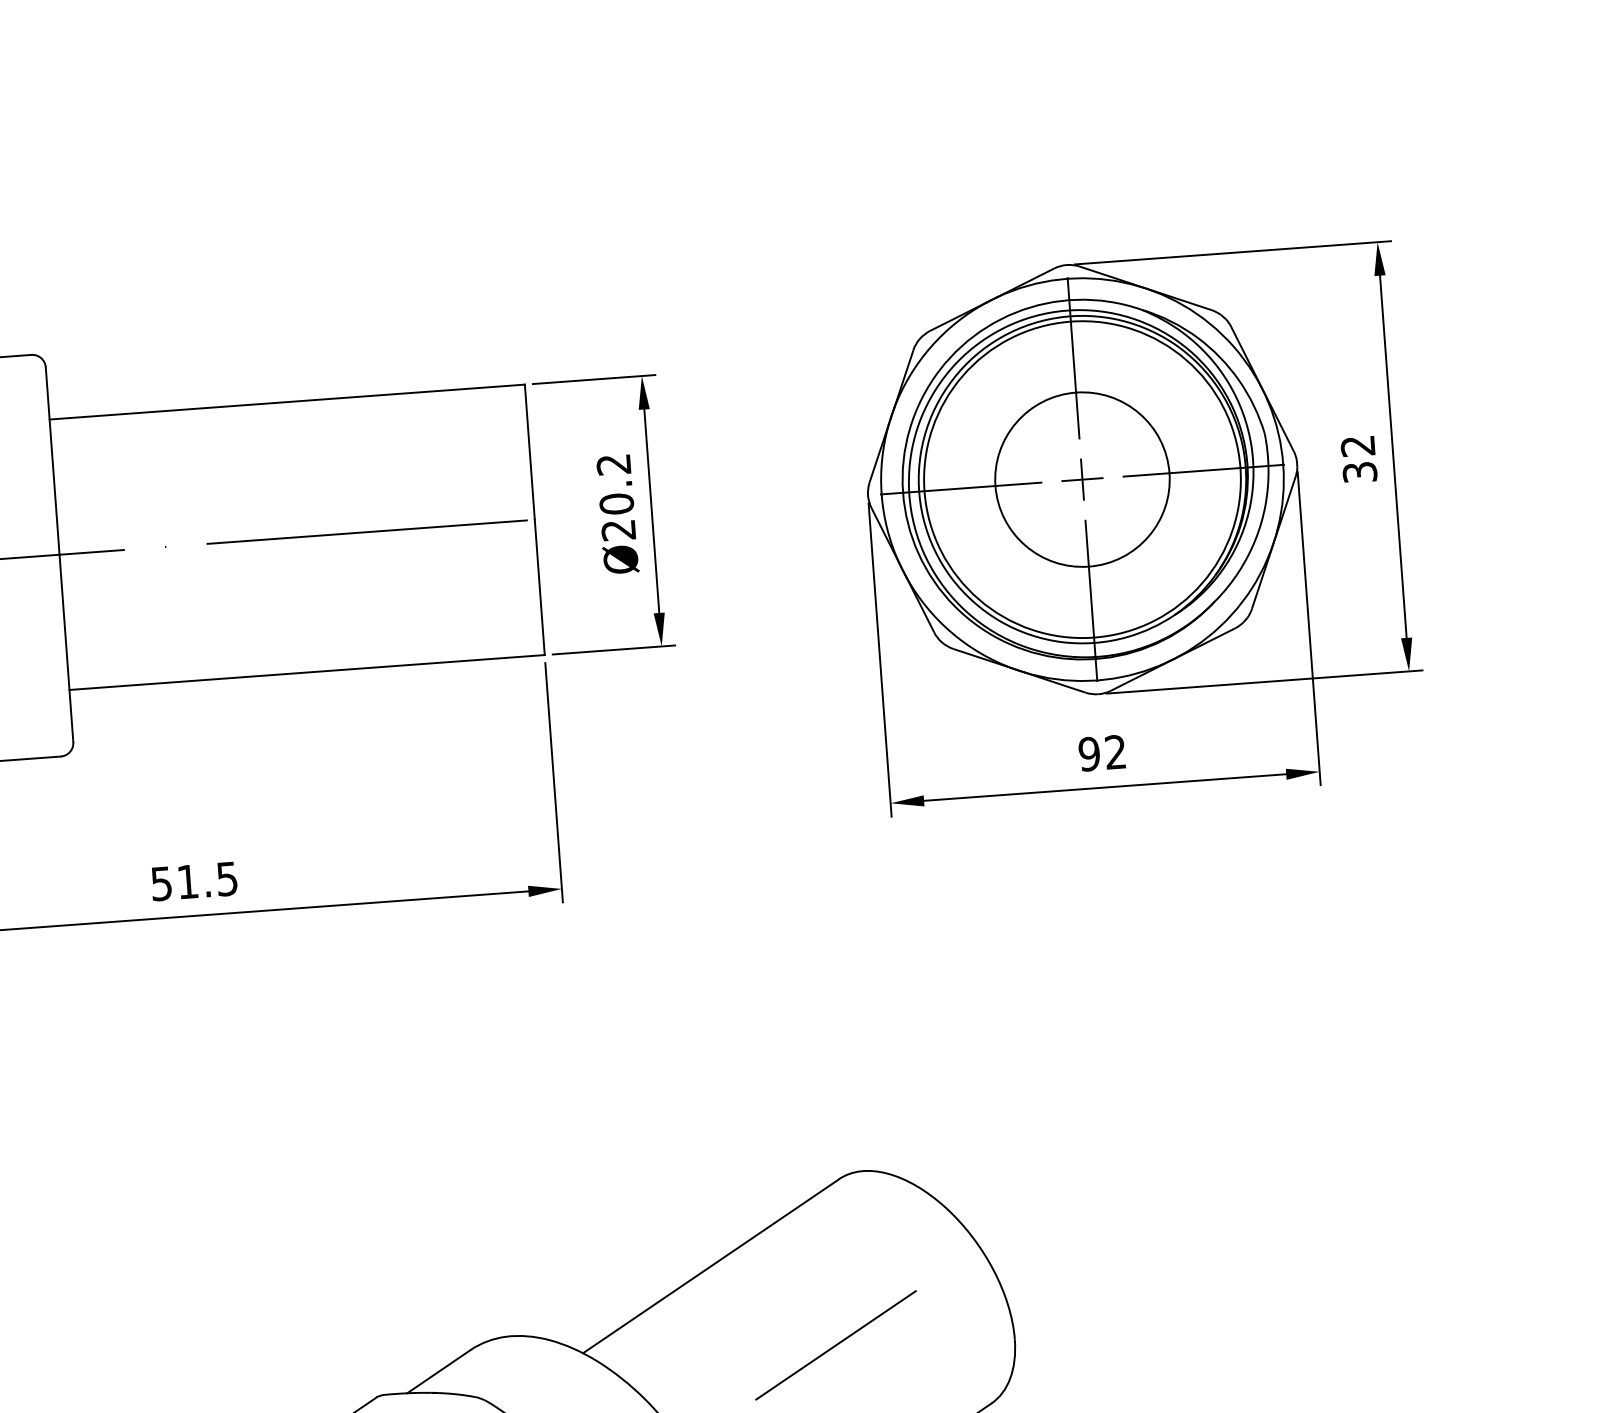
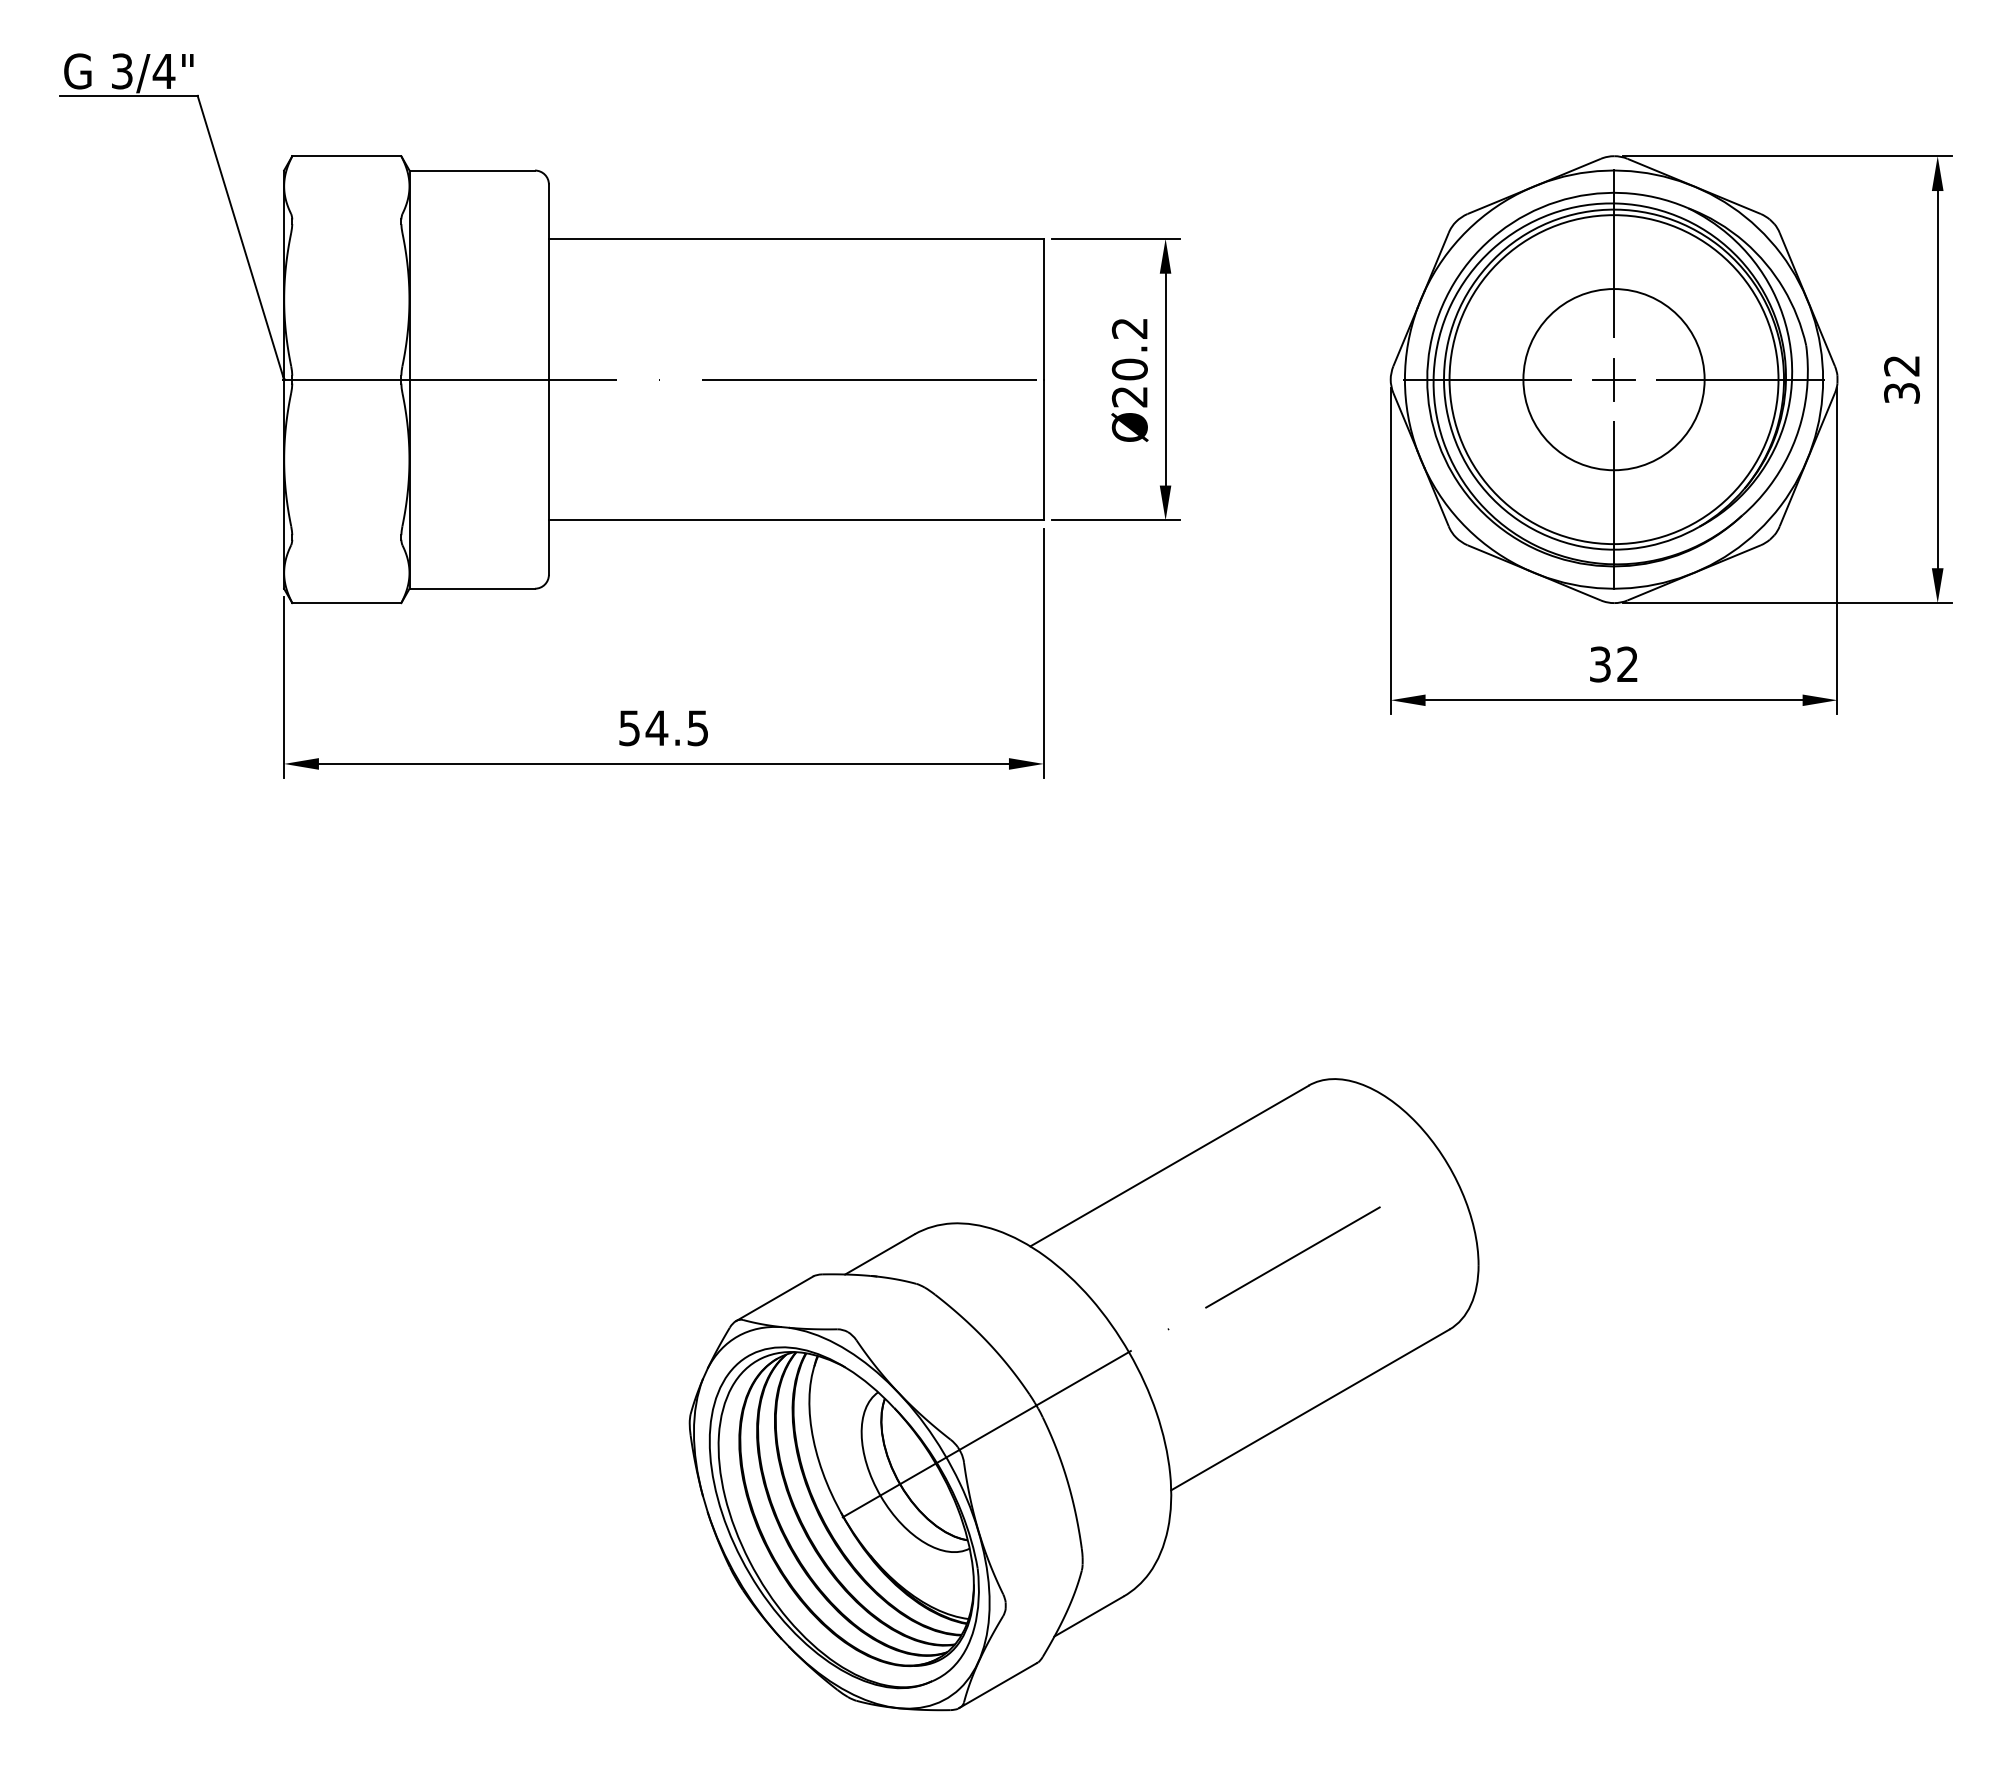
text: (1089, 754) -> (1600, 664), 92 -> 32
text: (187, 881) -> (656, 727), 51.5 -> 54.5

